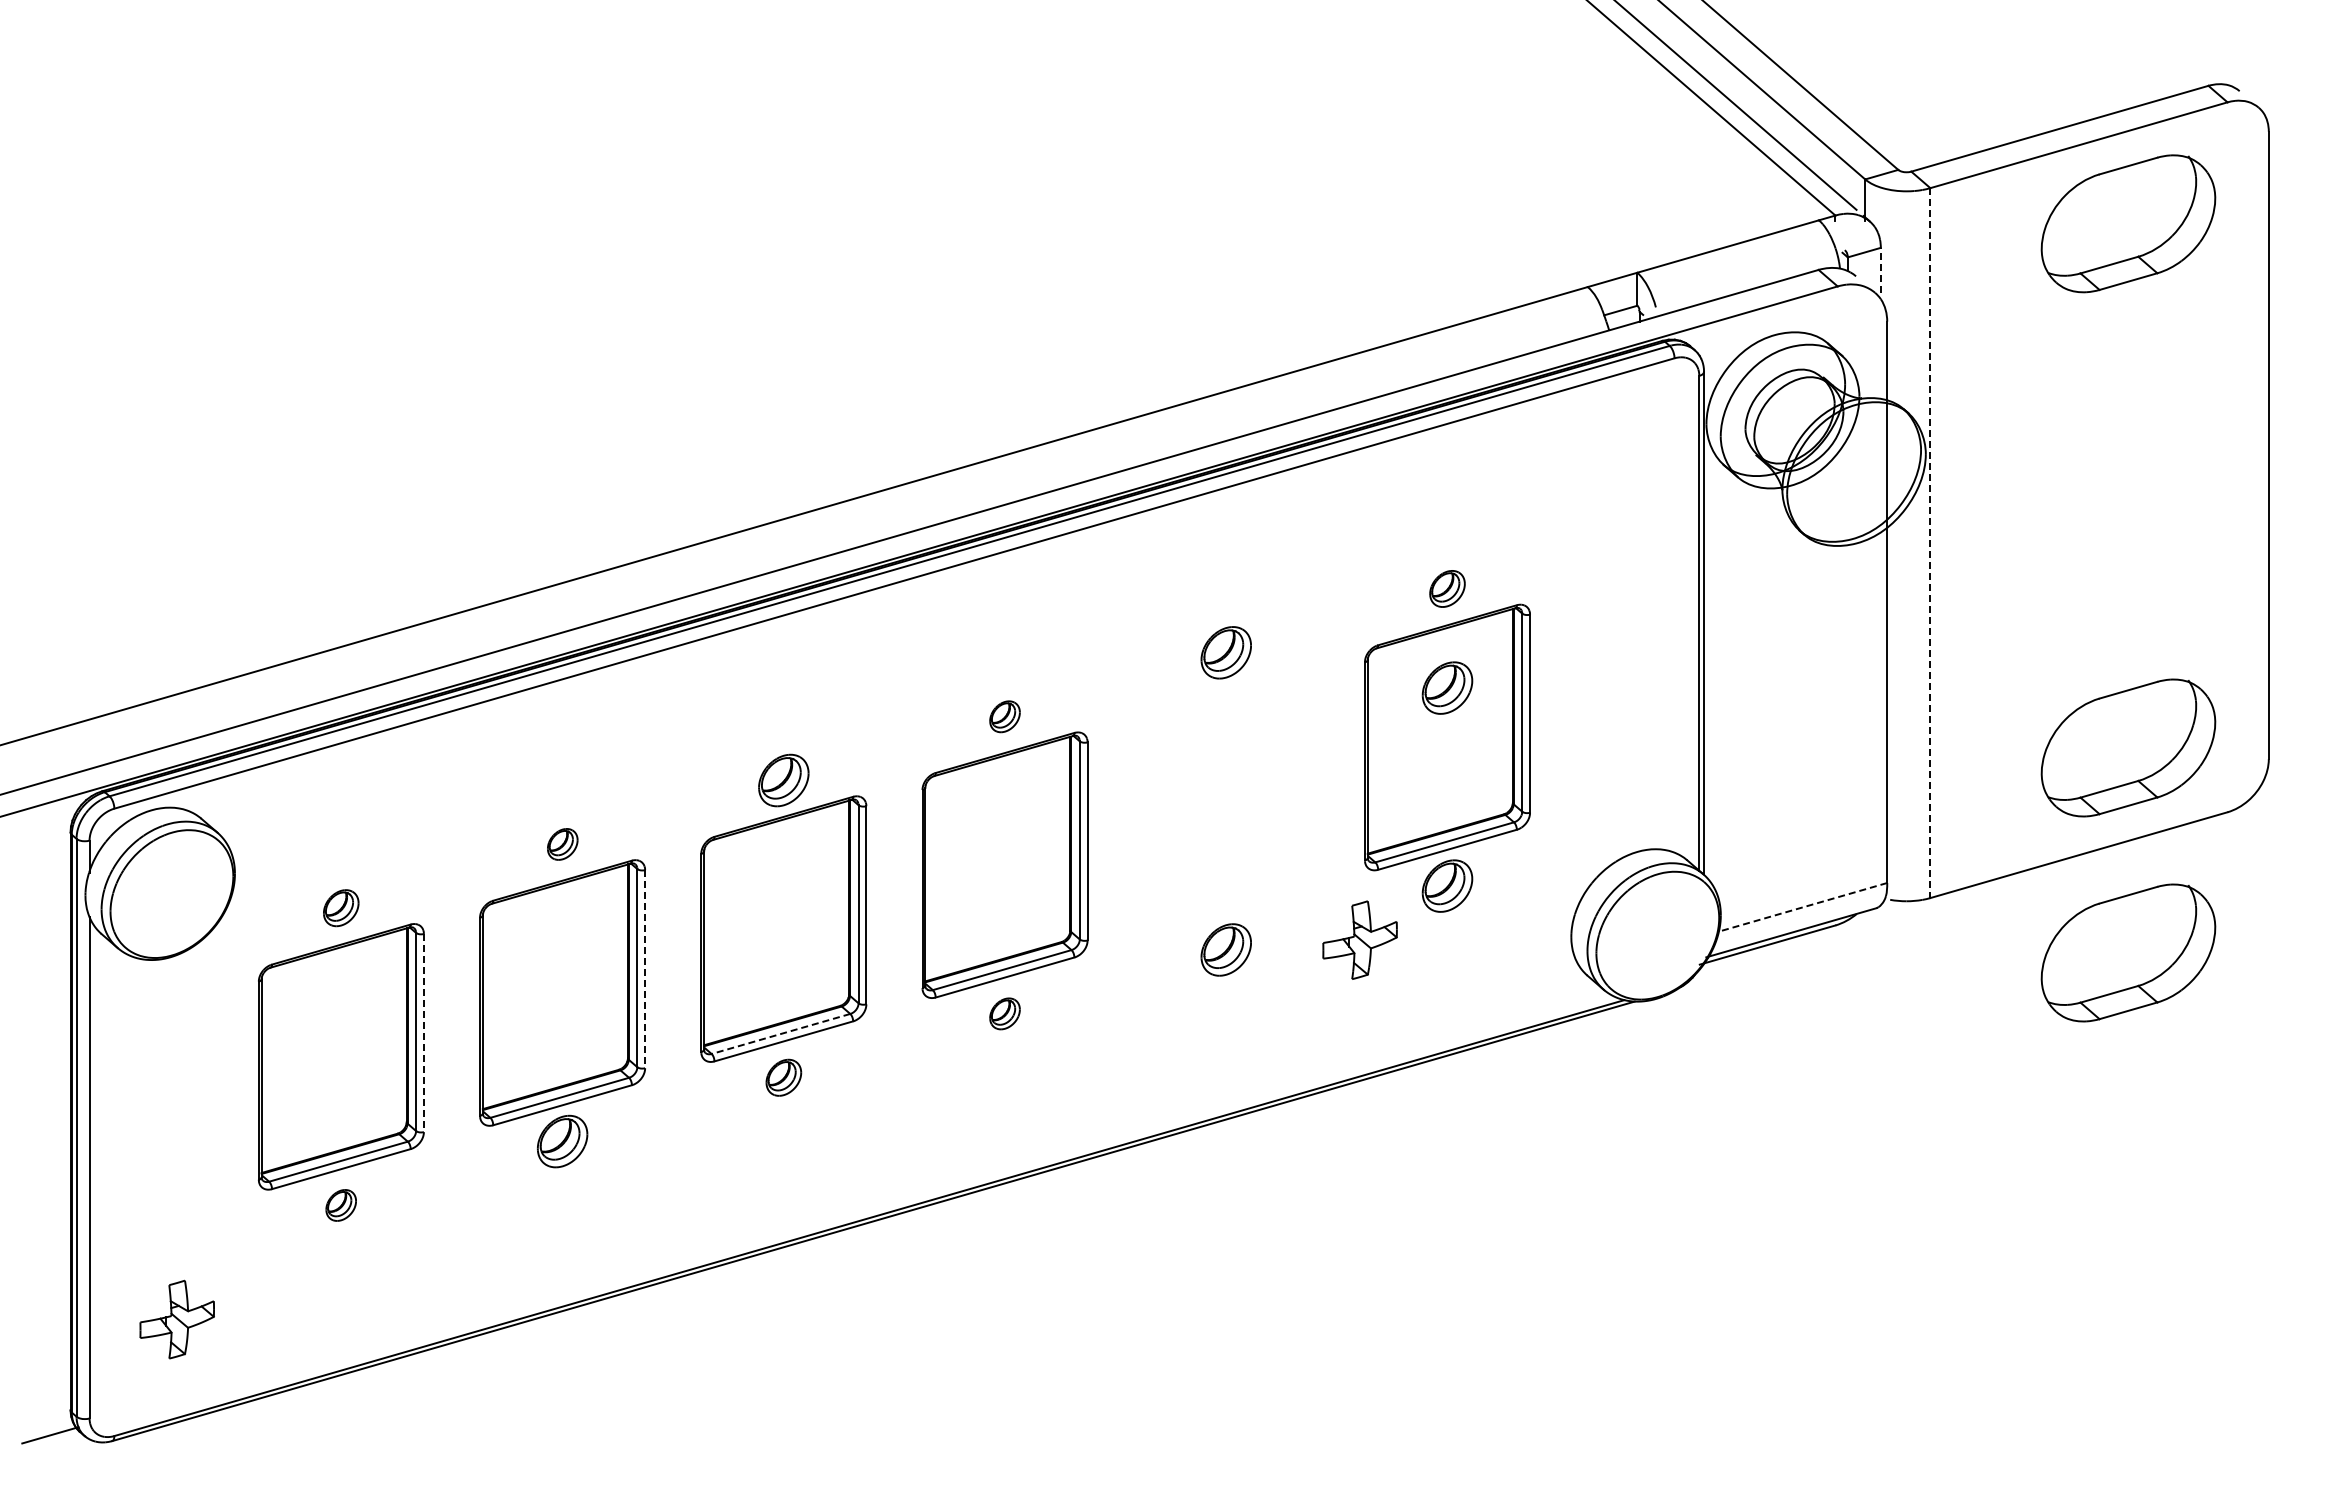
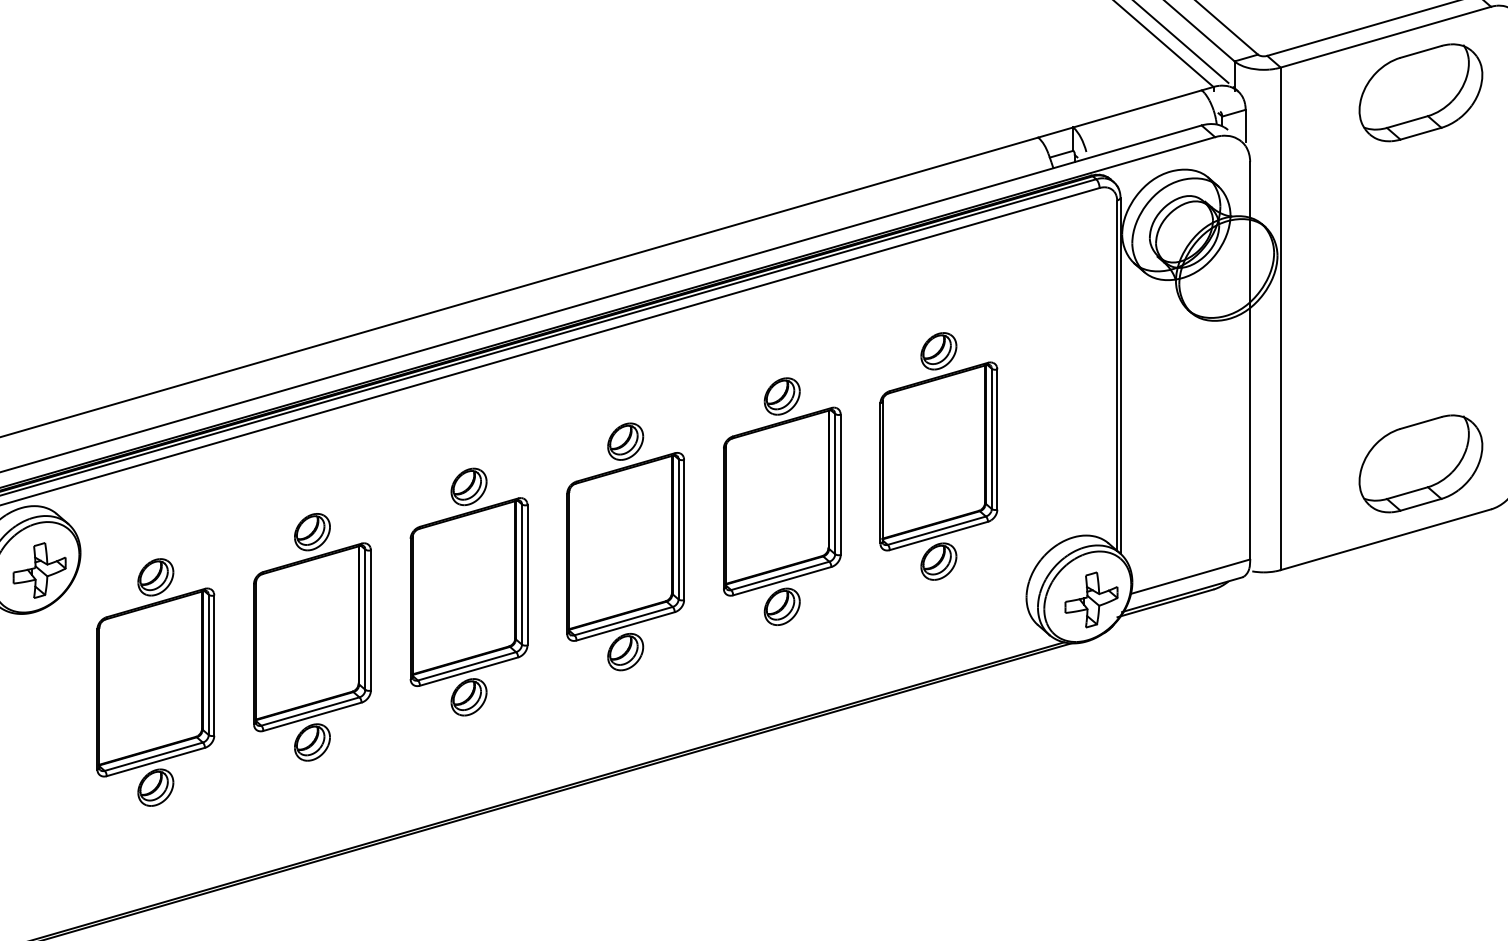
line: (1880, 269) -> (1245, 125), dashed -> solid
line: (1930, 543) -> (1280, 319), dashed -> solid
part: (1447, 588) -> (938, 350), size x1.43
part: (1447, 687) -> (938, 421), removed
part: (1004, 716) -> (625, 441), size x1.67
part: (1225, 801) -> (781, 501), added
part: (562, 844) -> (312, 532), size x1.67
part: (340, 907) -> (155, 576), size x1.43
line: (1803, 907) -> (1190, 576), dashed -> solid
part: (1359, 939) -> (1091, 599), moved
part: (2128, 952) -> (1420, 608), removed
line: (645, 969) -> (371, 620), dashed -> solid
part: (1004, 1013) -> (625, 651), size x1.67
line: (423, 1033) -> (213, 666), dashed -> solid
line: (780, 1034) -> (466, 666), dashed -> solid
part: (783, 1077) -> (468, 697), size x1.43
part: (340, 1205) -> (155, 787), size x1.67
part: (176, 1319) -> (39, 570), moved

